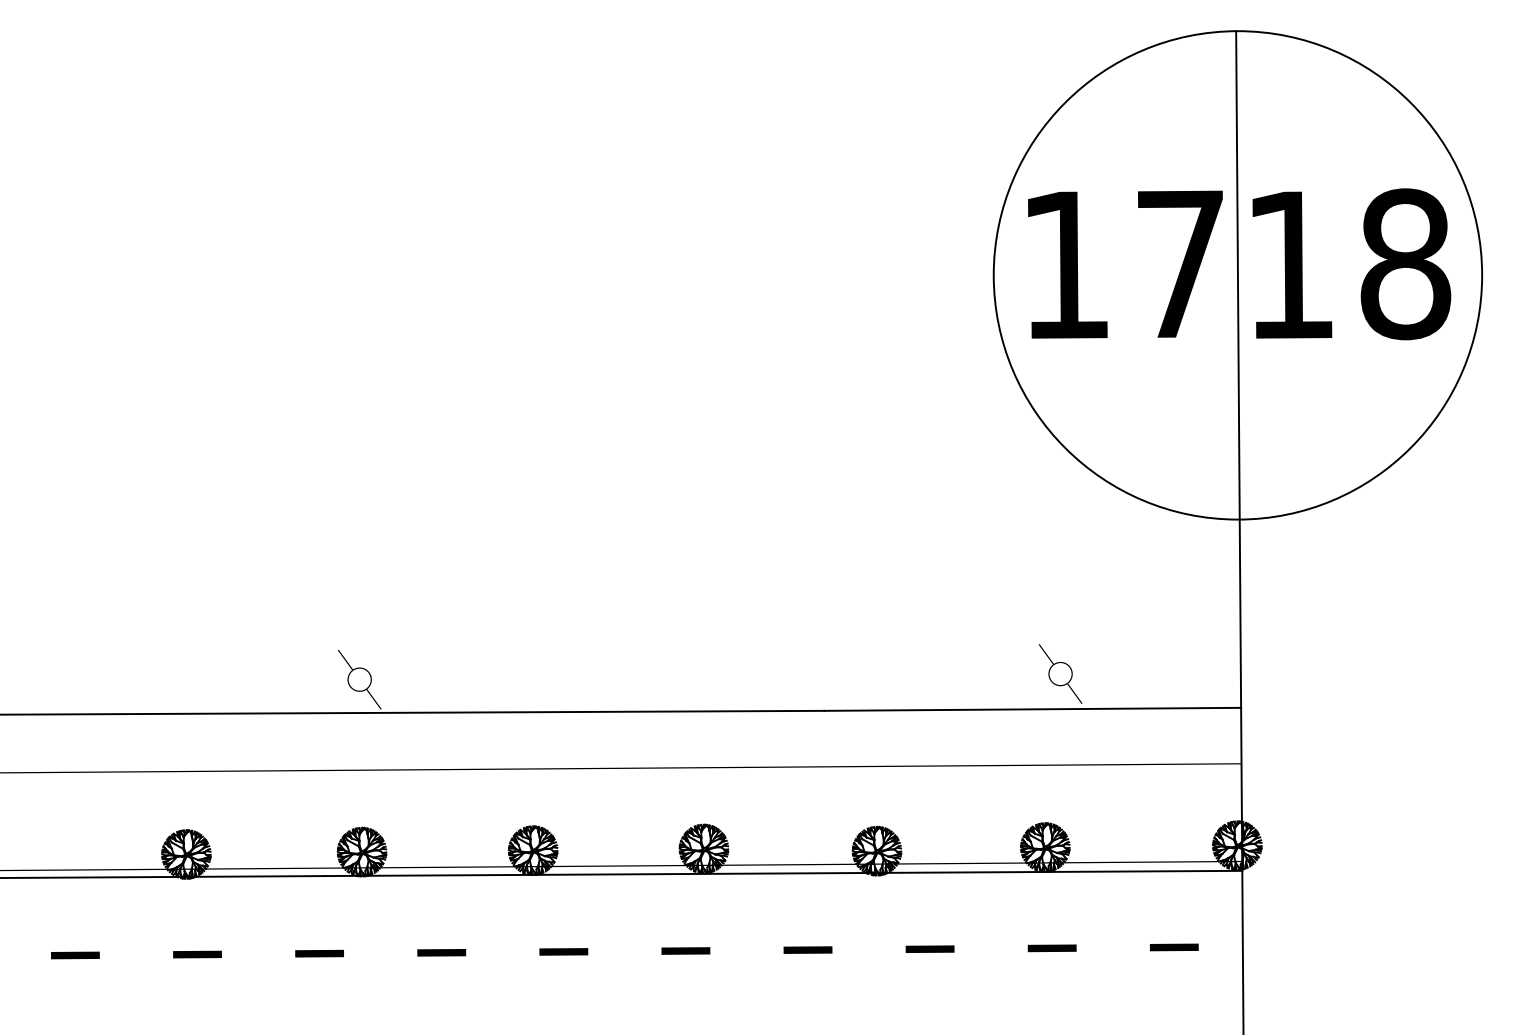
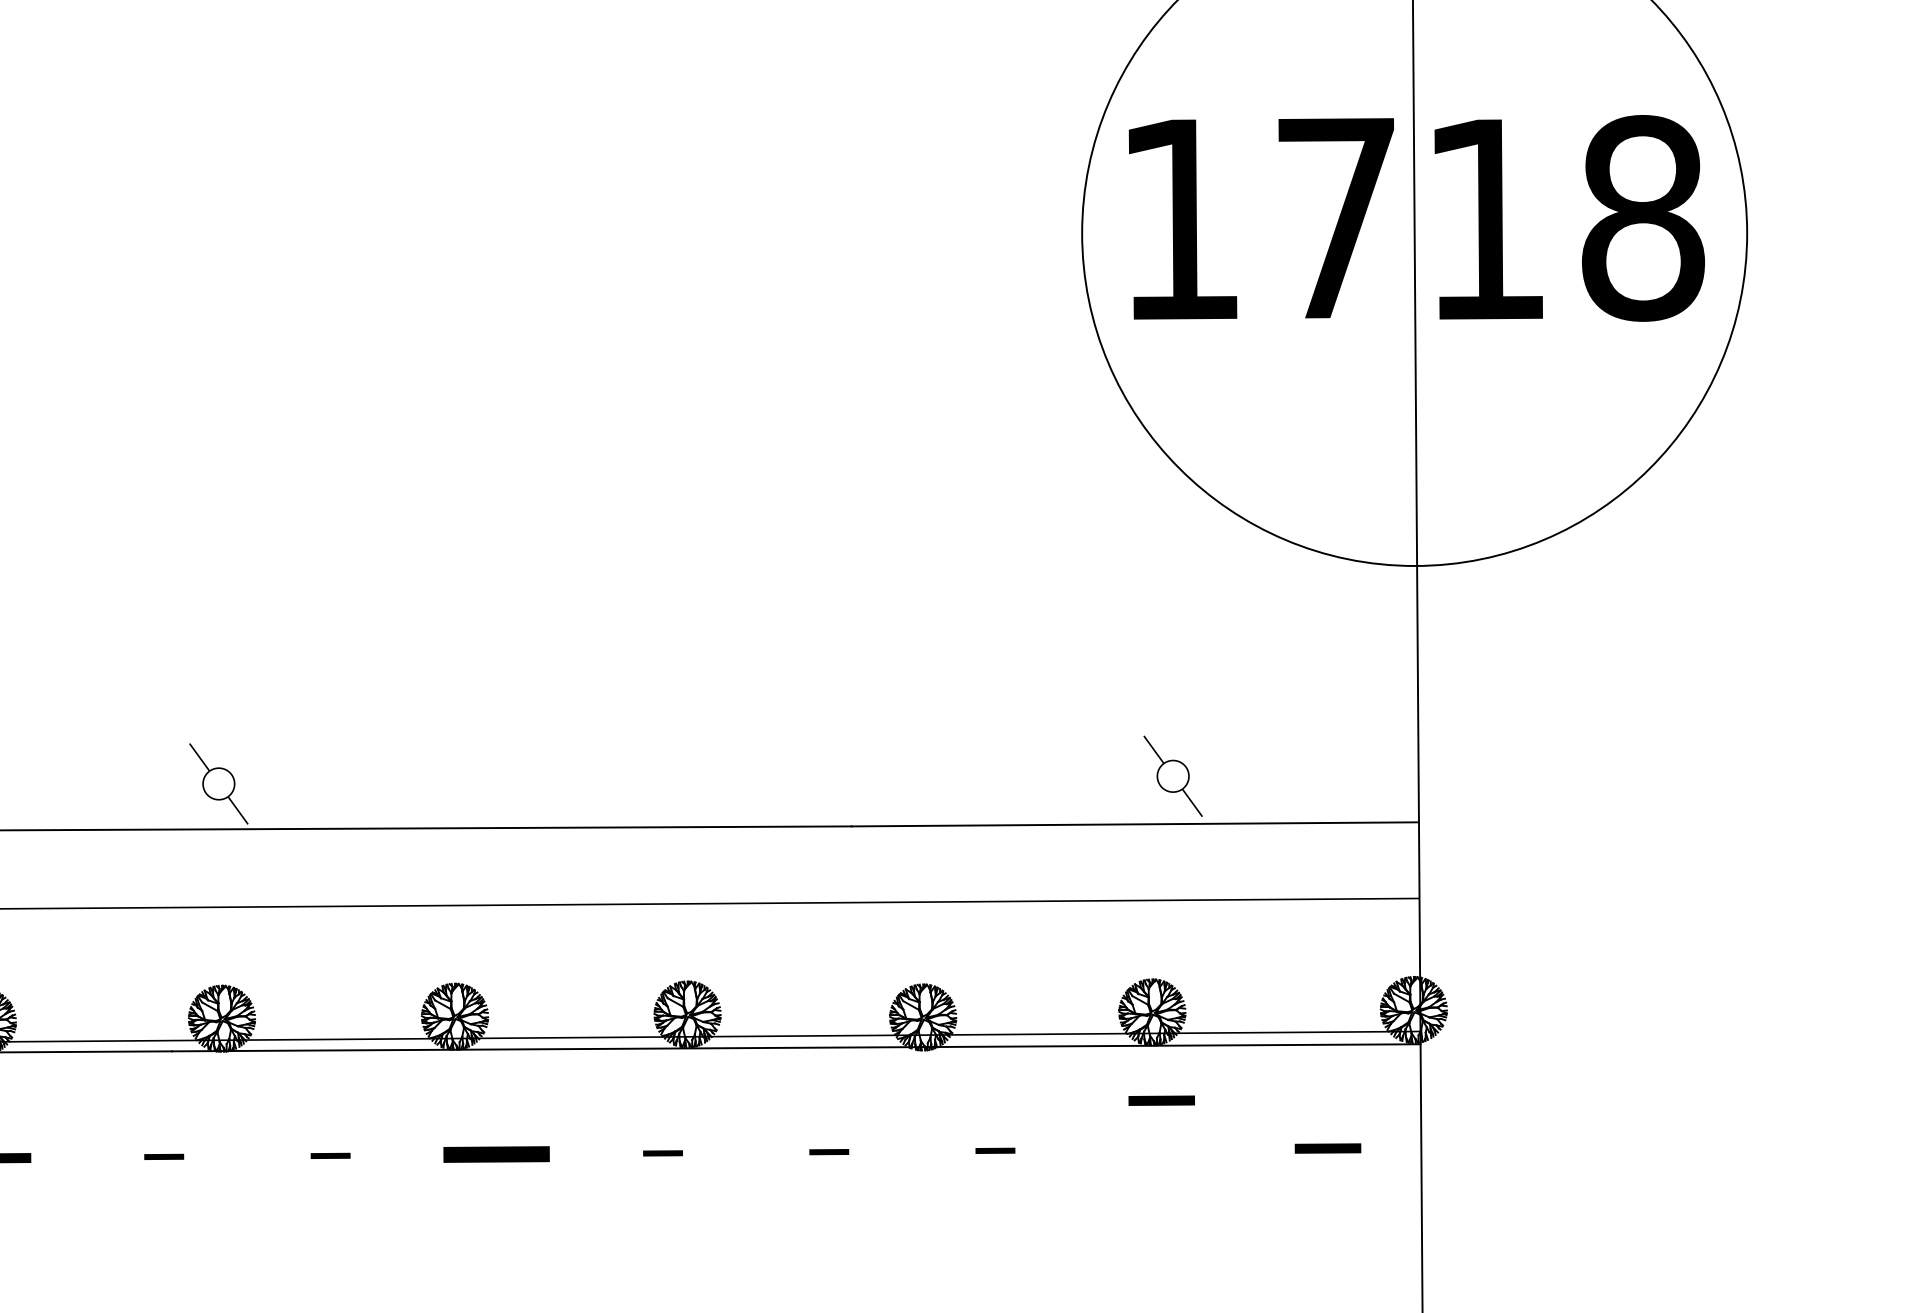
part: (929, 948) -> (994, 1149), size x0.6
part: (1051, 948) -> (1160, 1100), moved
part: (807, 949) -> (828, 1151), size x0.6
part: (685, 950) -> (662, 1152), size x0.6
part: (563, 951) -> (496, 1154), size x1.6
part: (441, 952) -> (330, 1155), size x0.6
part: (319, 953) -> (164, 1156), size x0.6

